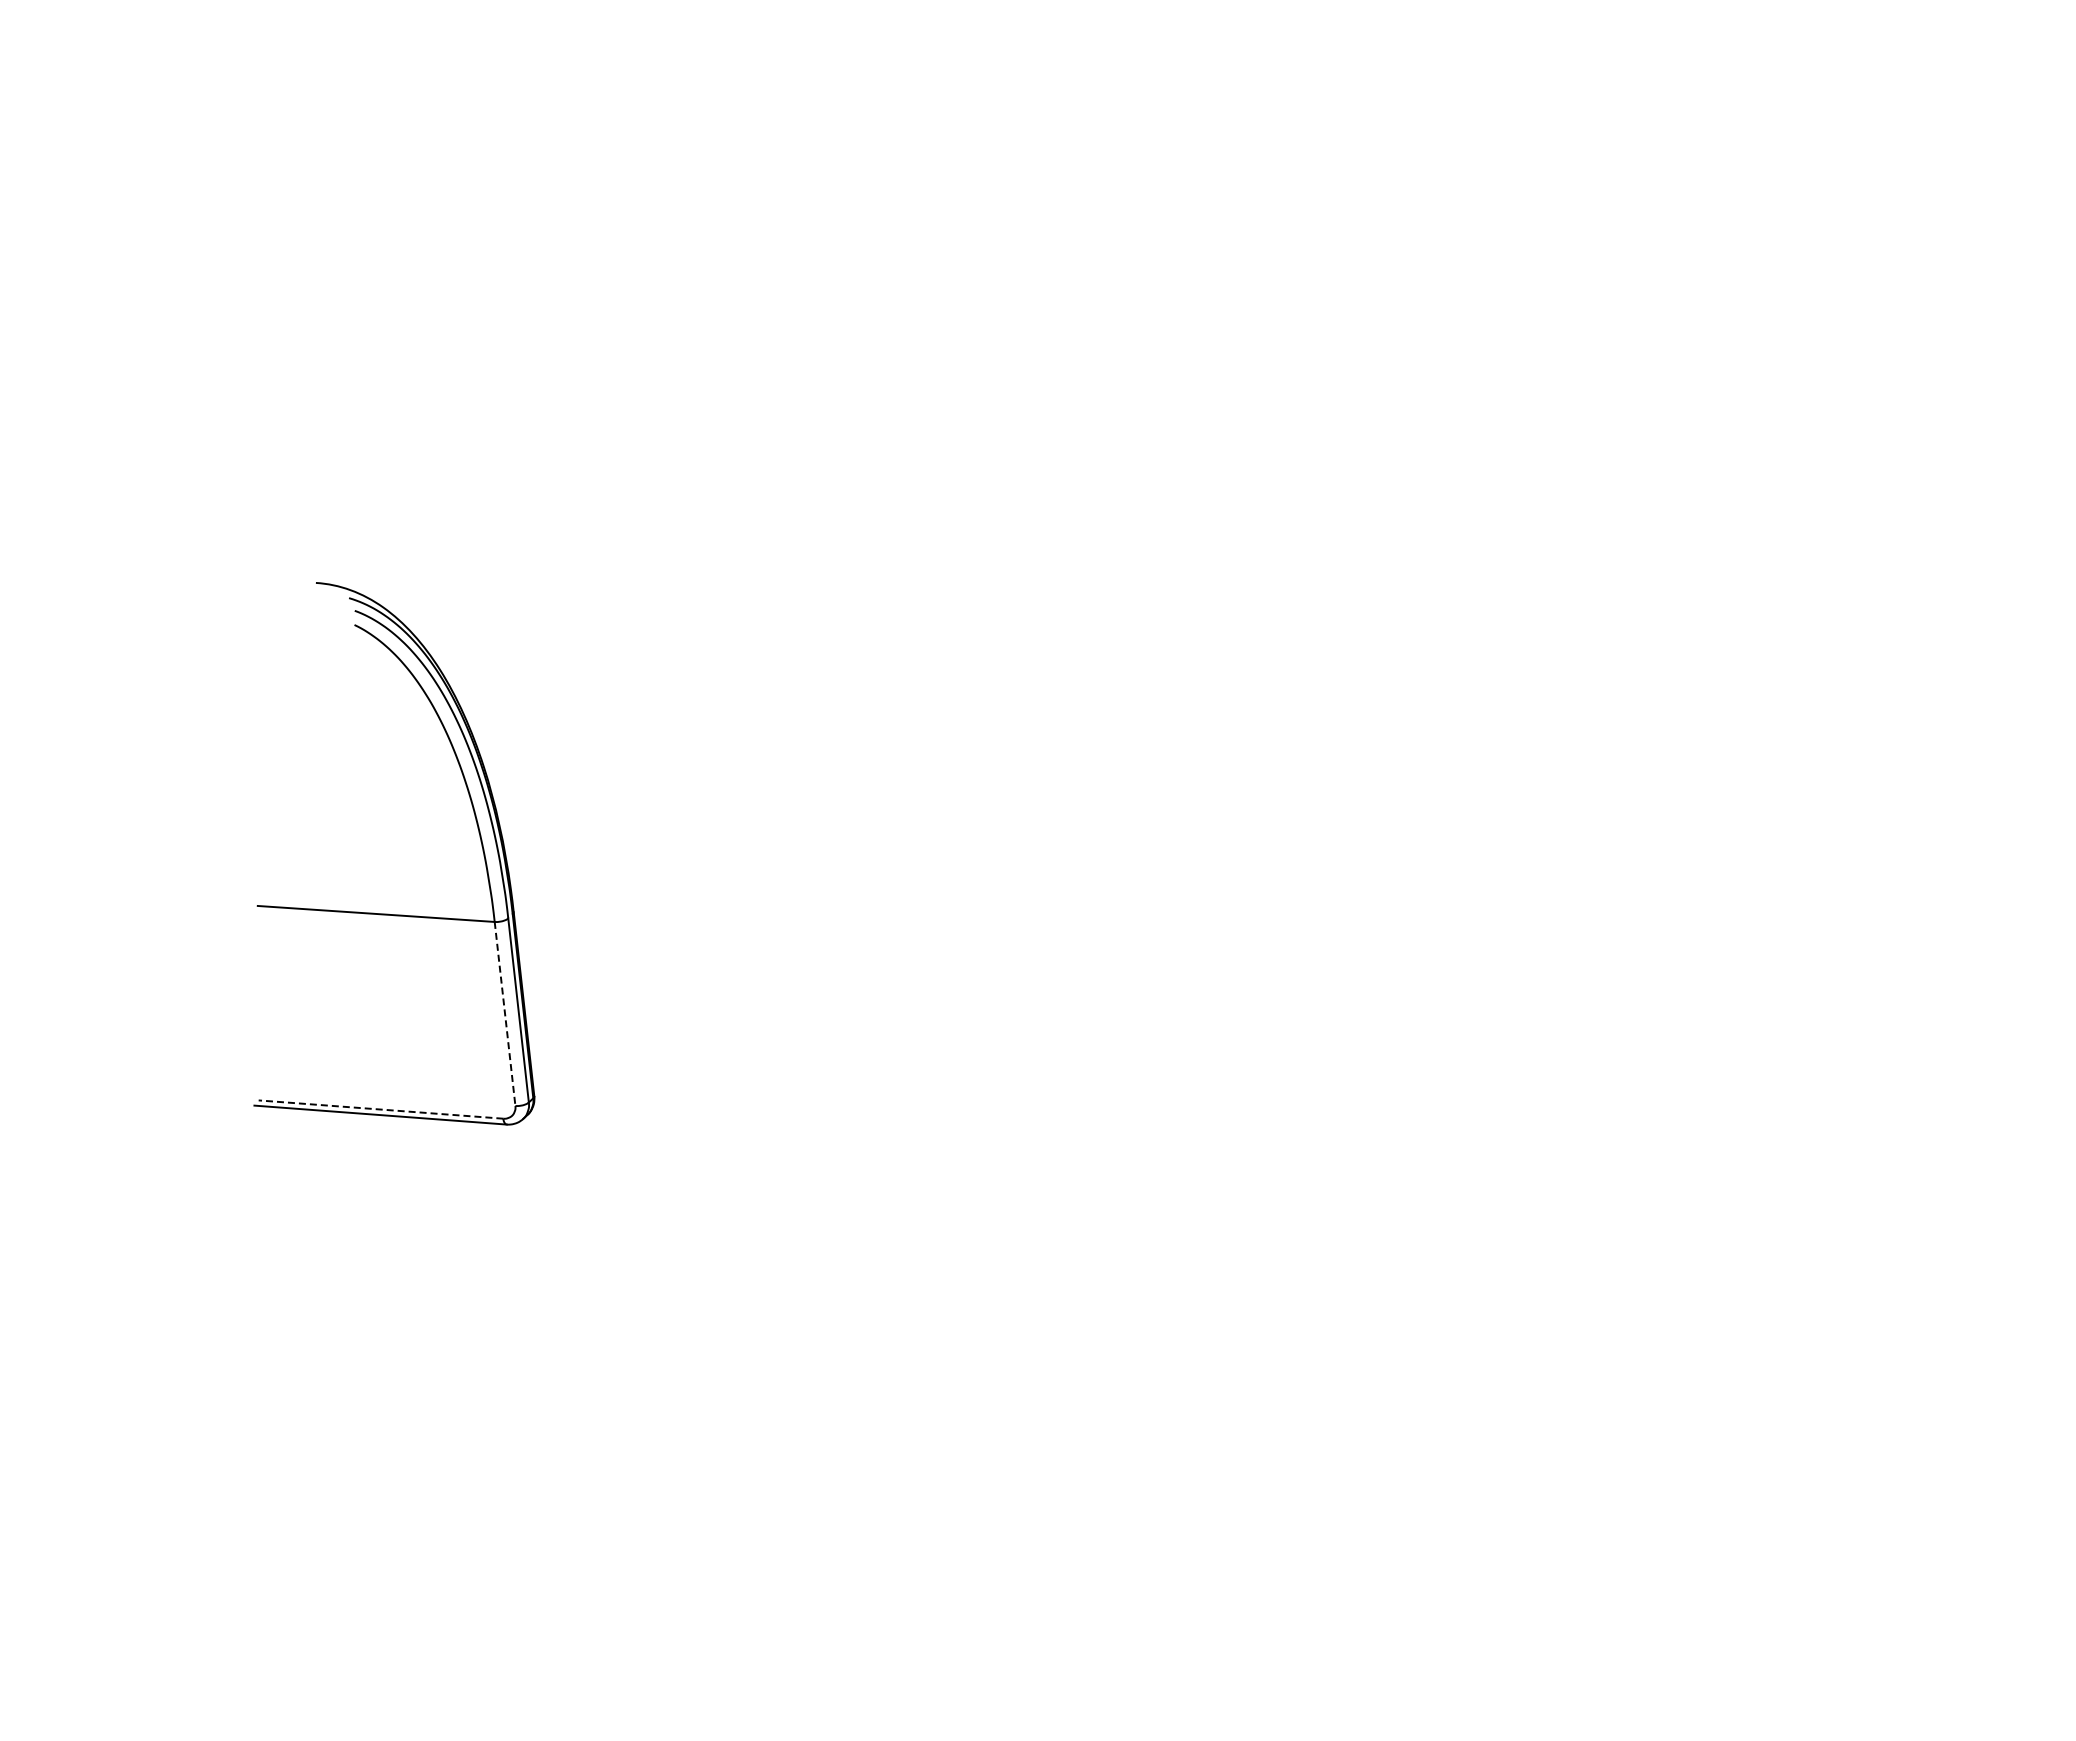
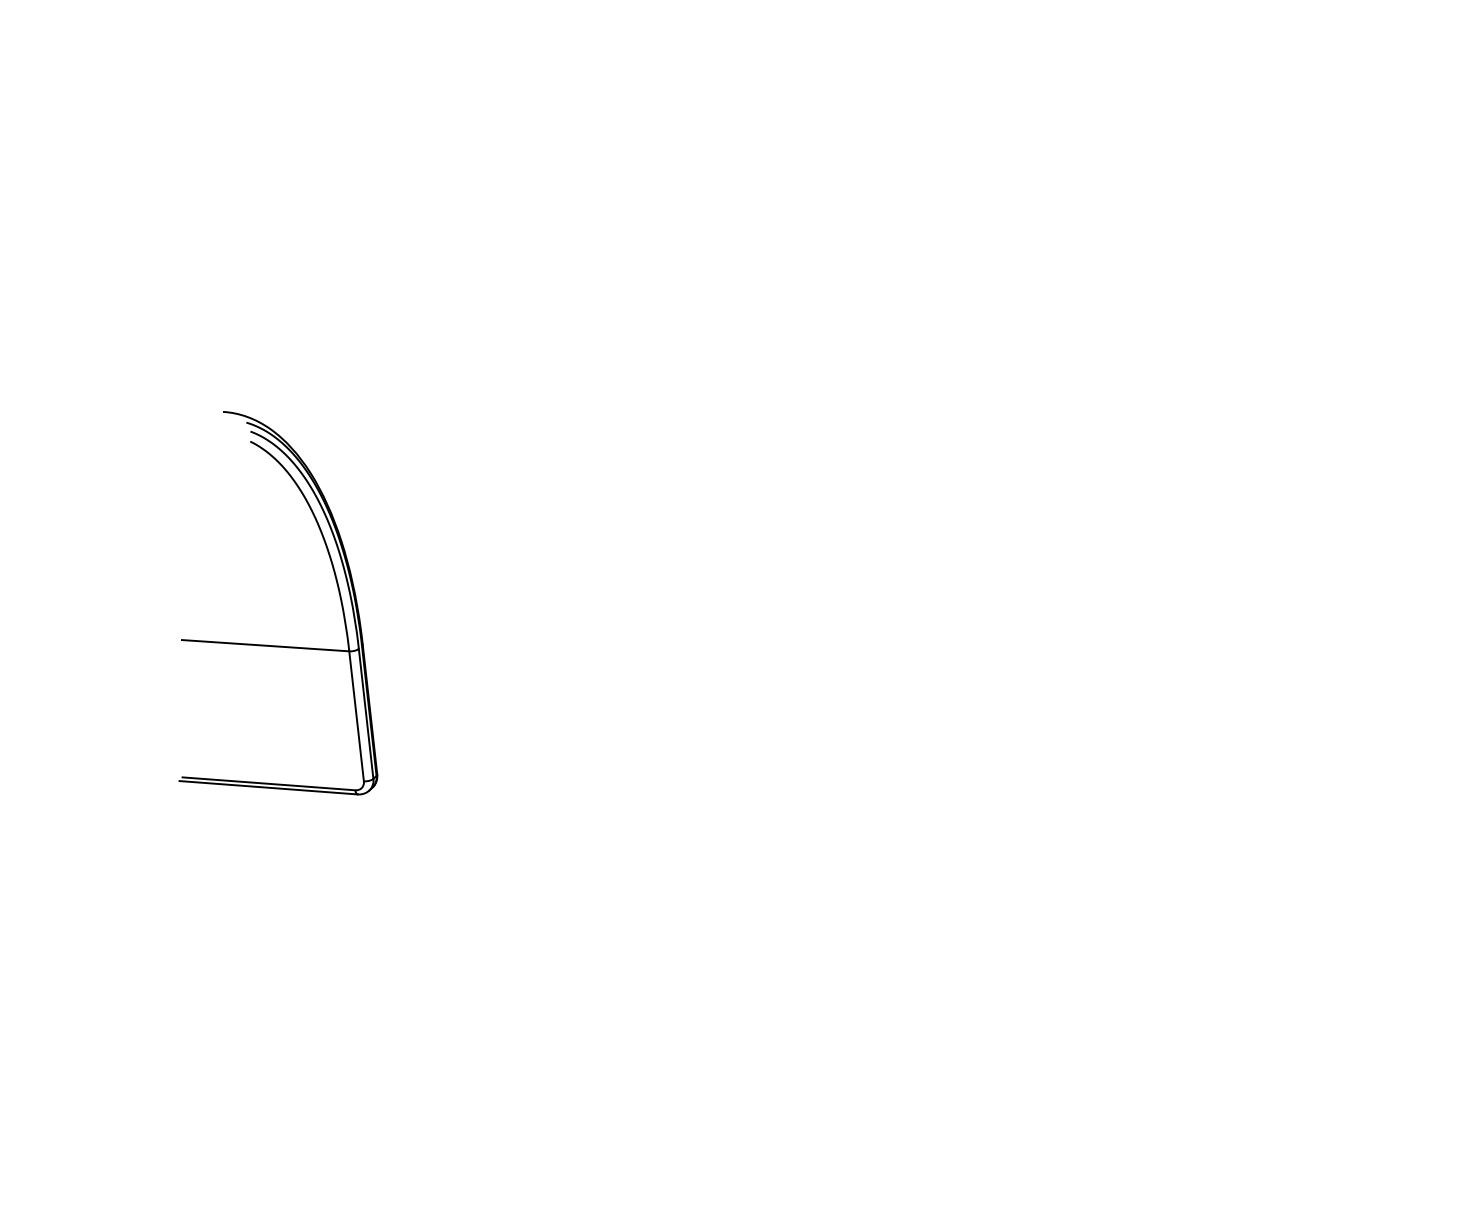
line: (505, 1013) -> (356, 716), dashed -> solid
line: (381, 1109) -> (269, 783), dashed -> solid

